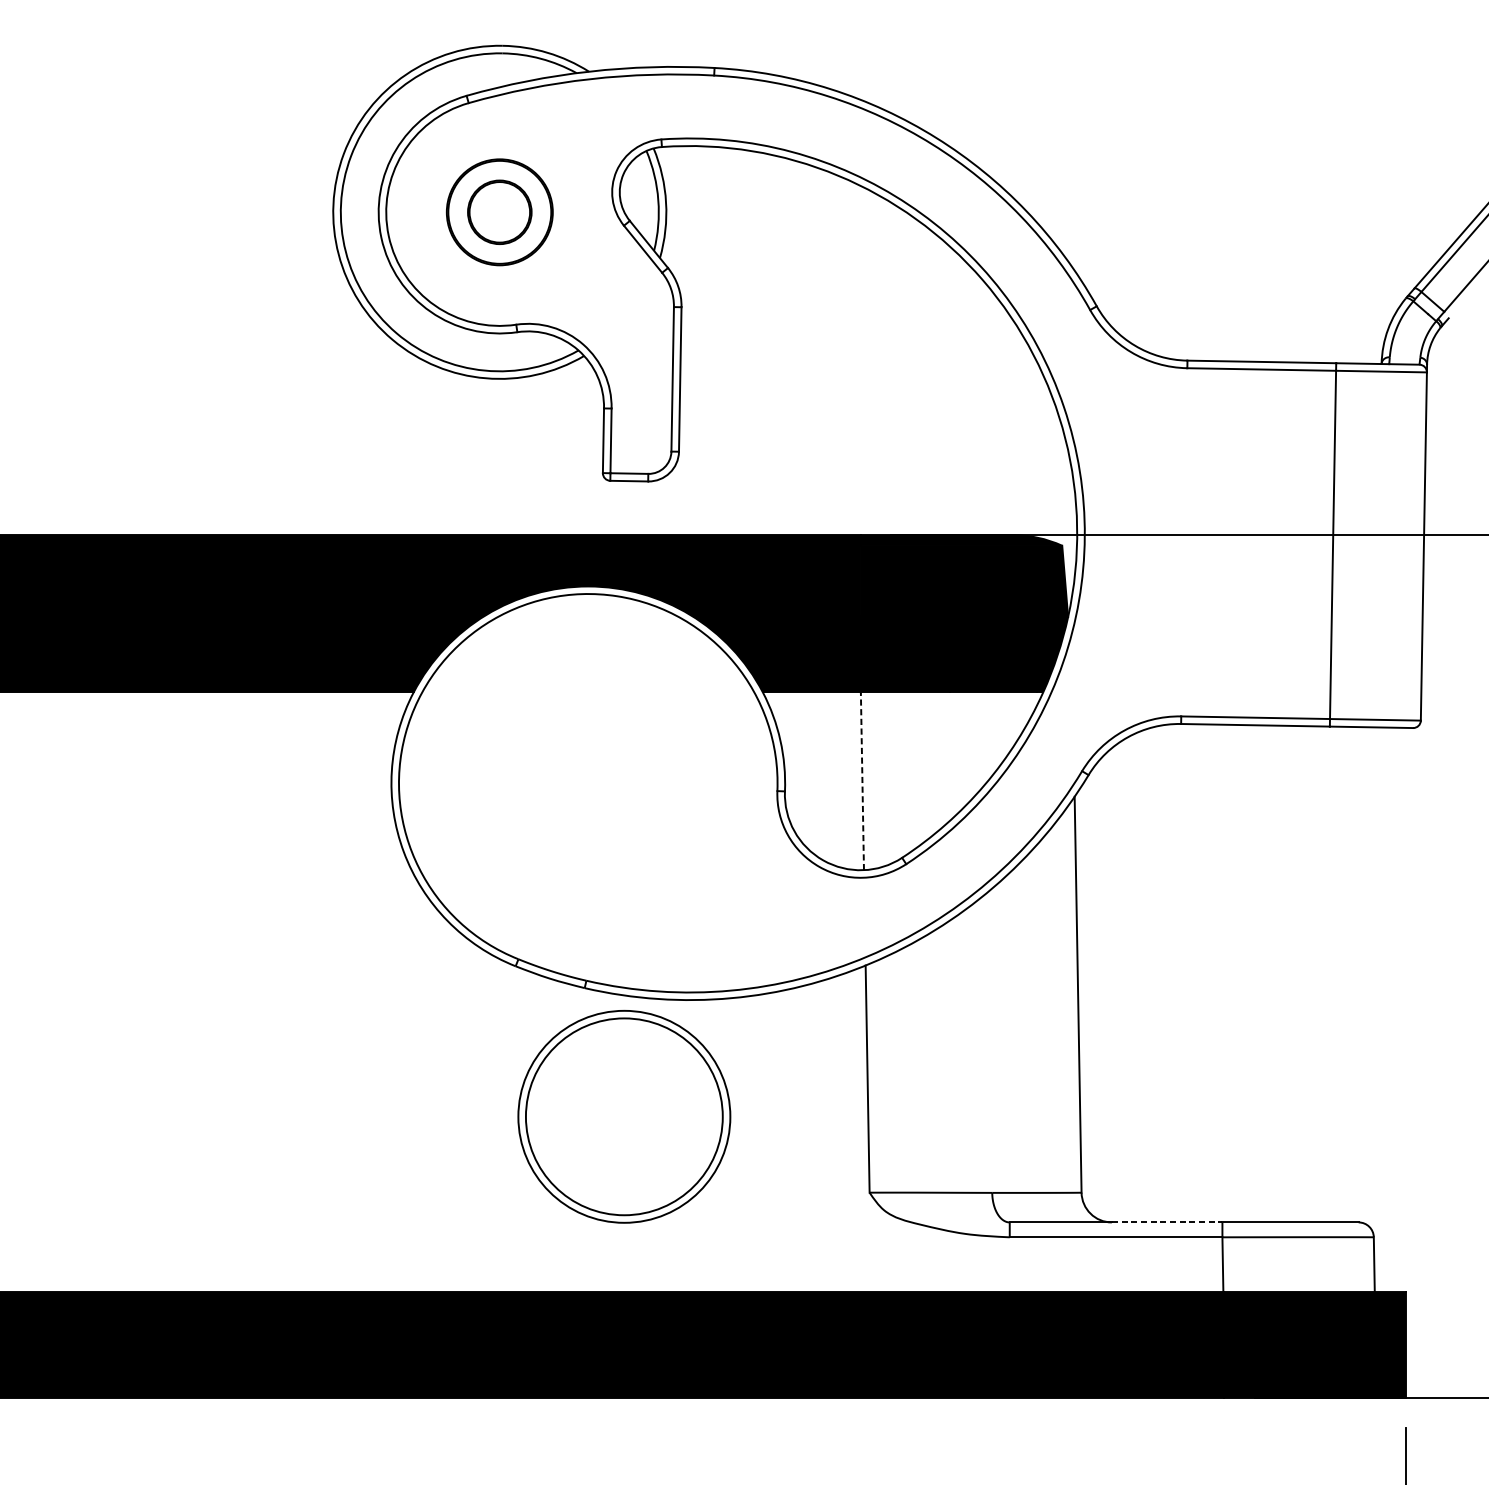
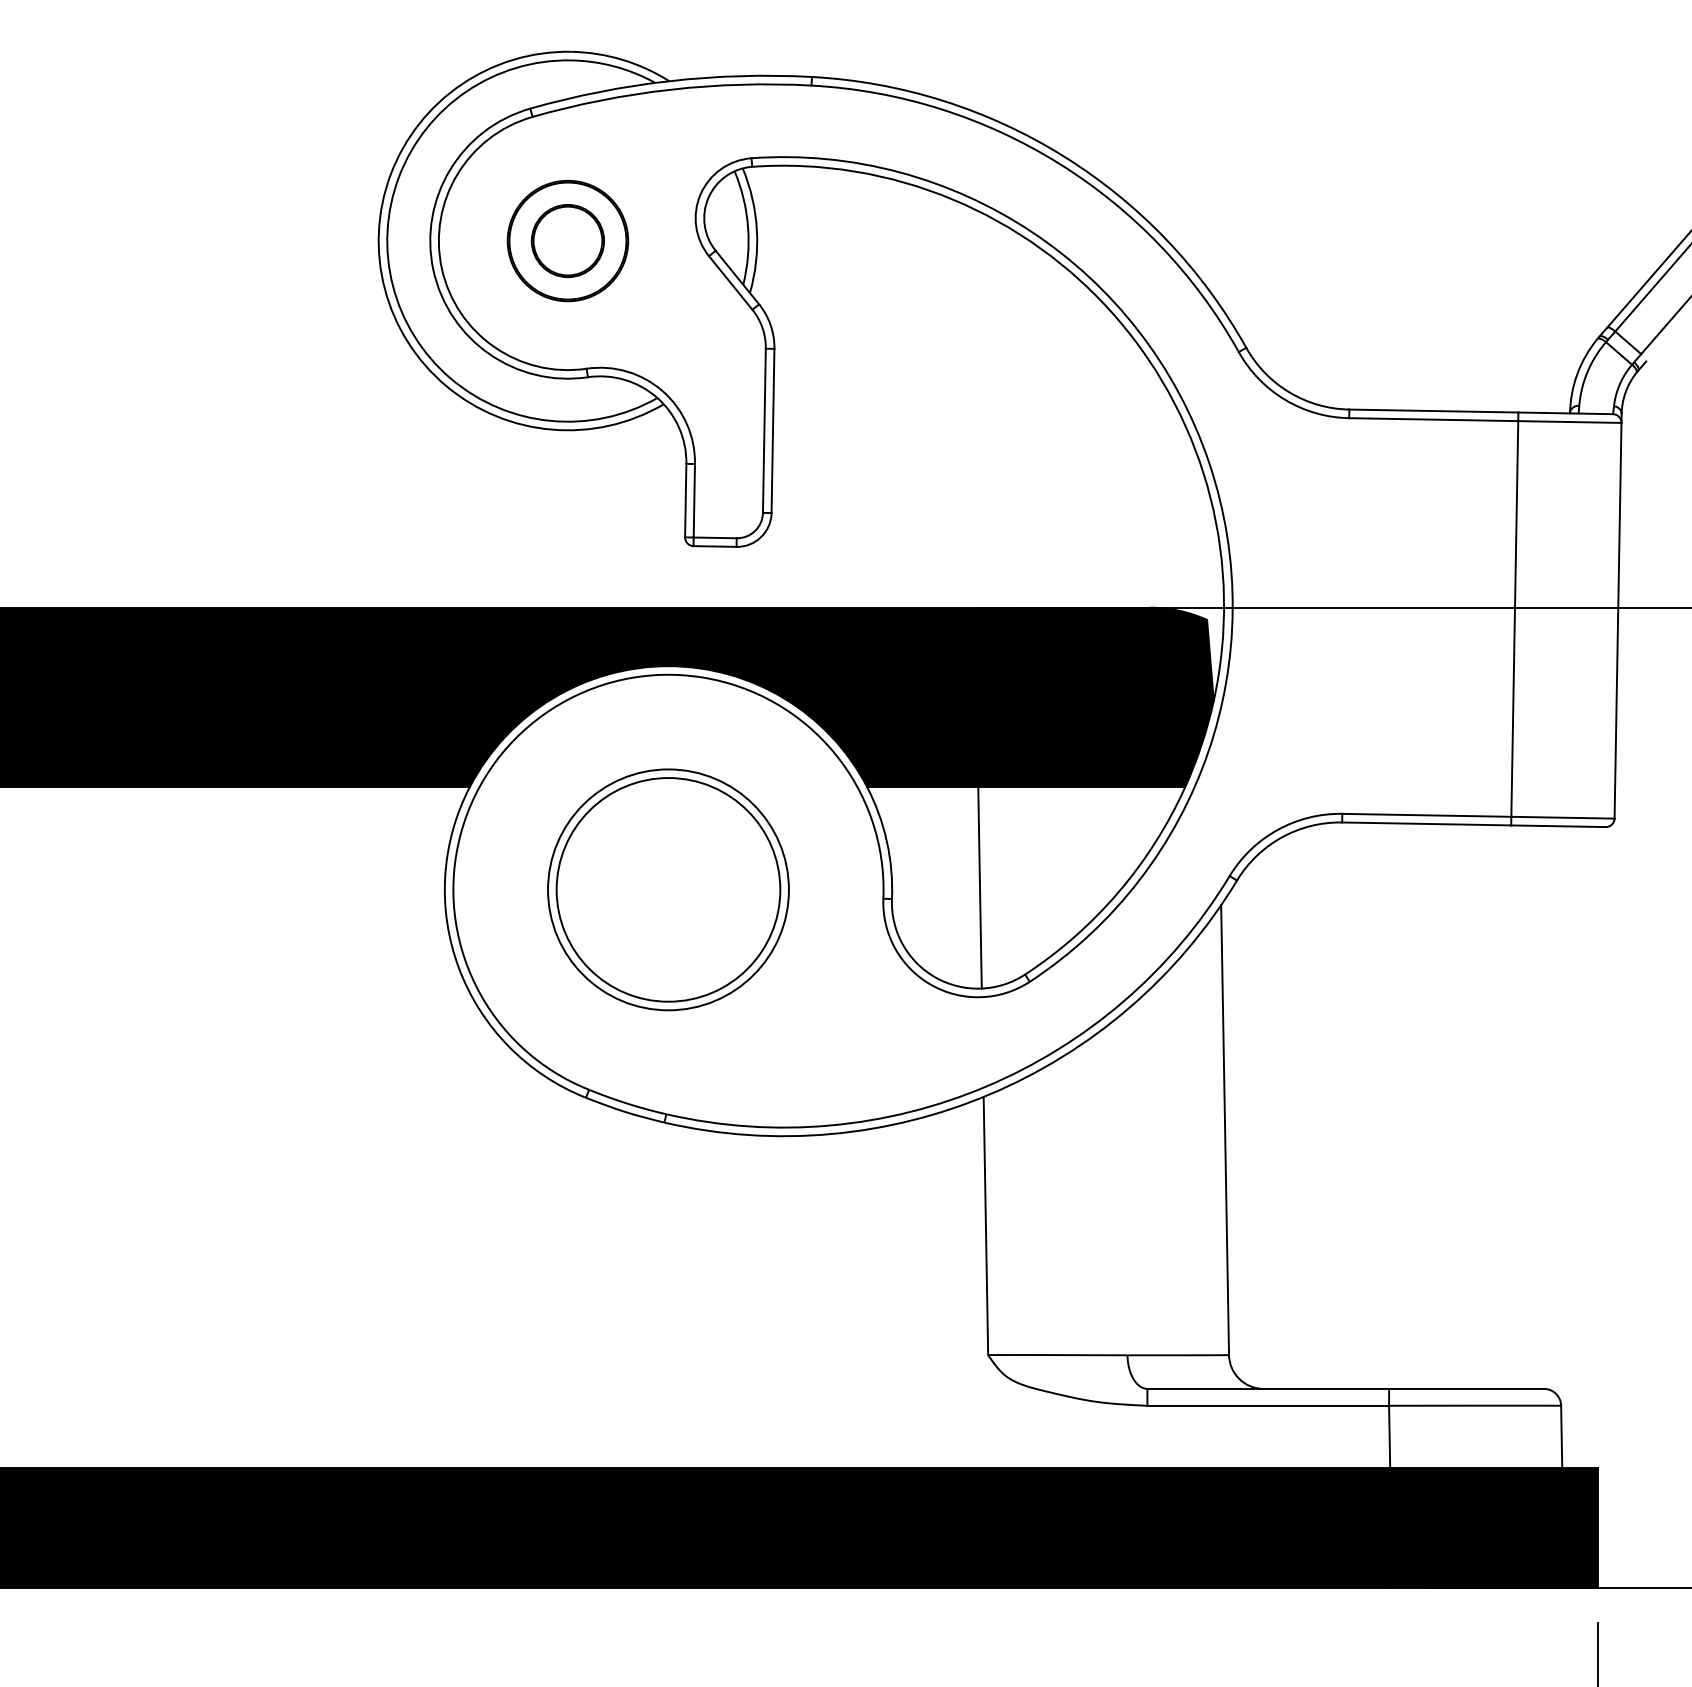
line: (862, 781) -> (980, 887), dashed -> solid
part: (624, 1116) -> (668, 889), moved
line: (1167, 1222) -> (1326, 1388), dashed -> solid

